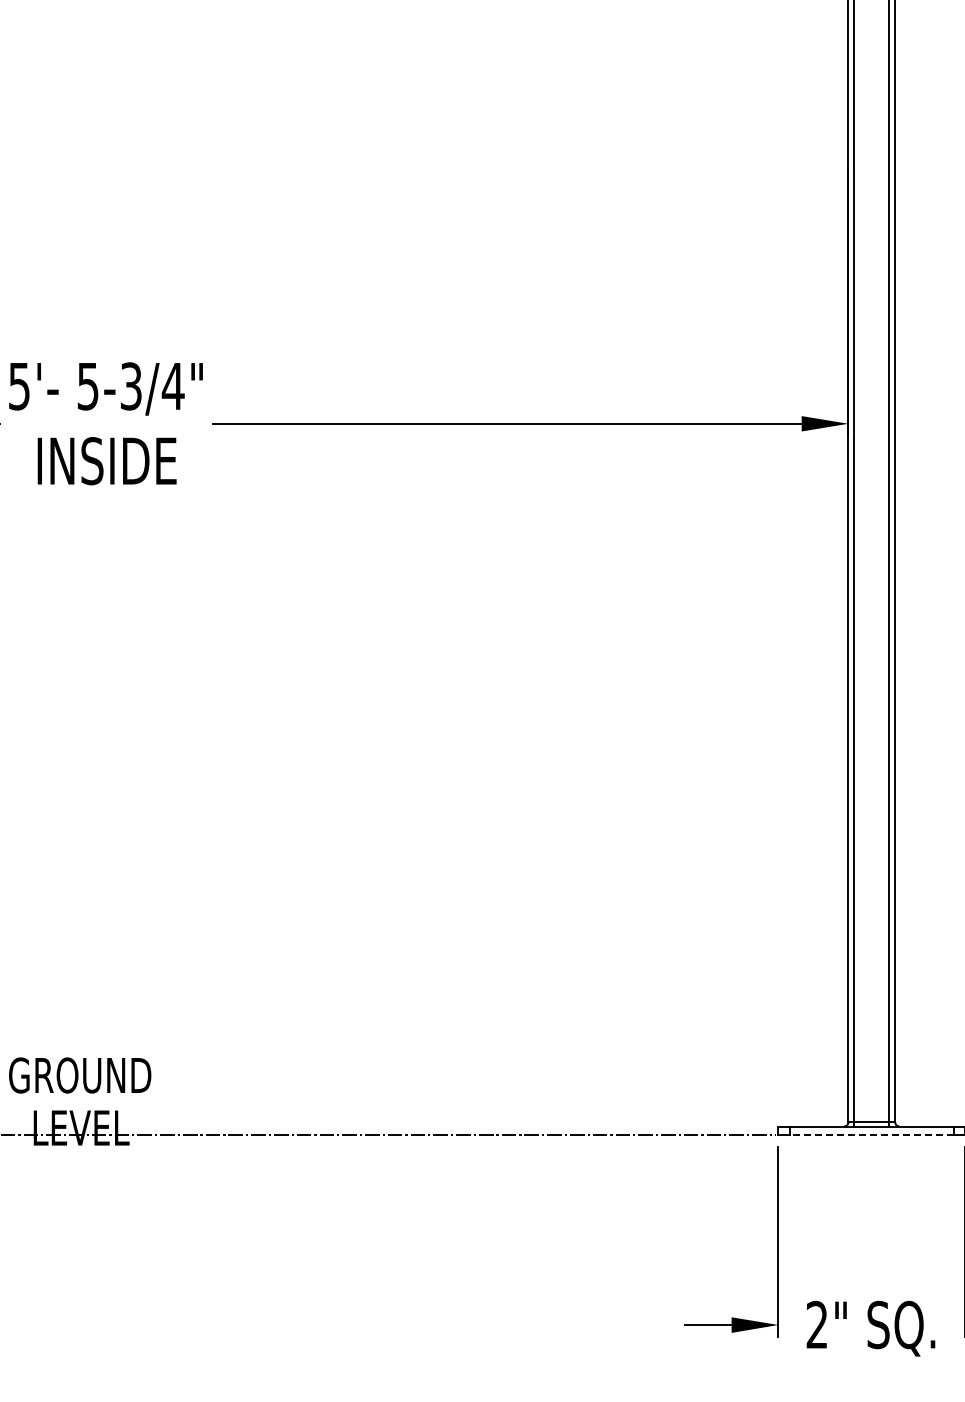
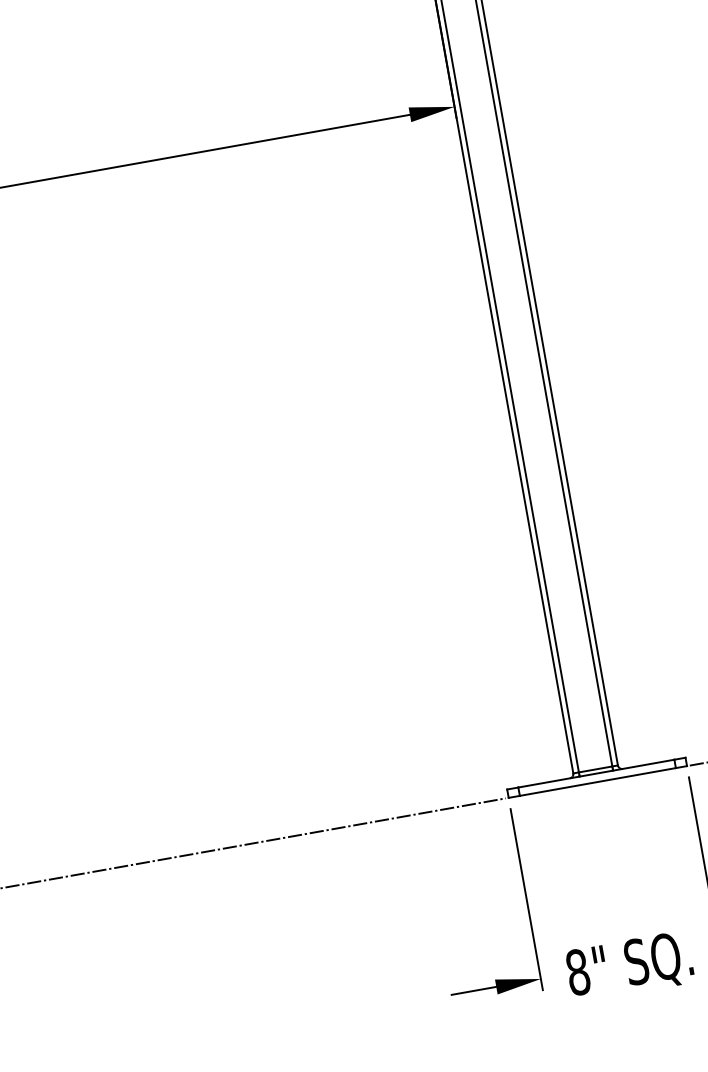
line: (871, 1135) -> (597, 782), dashed -> solid
text: (817, 1324) -> (578, 971), 2" -> 8"

